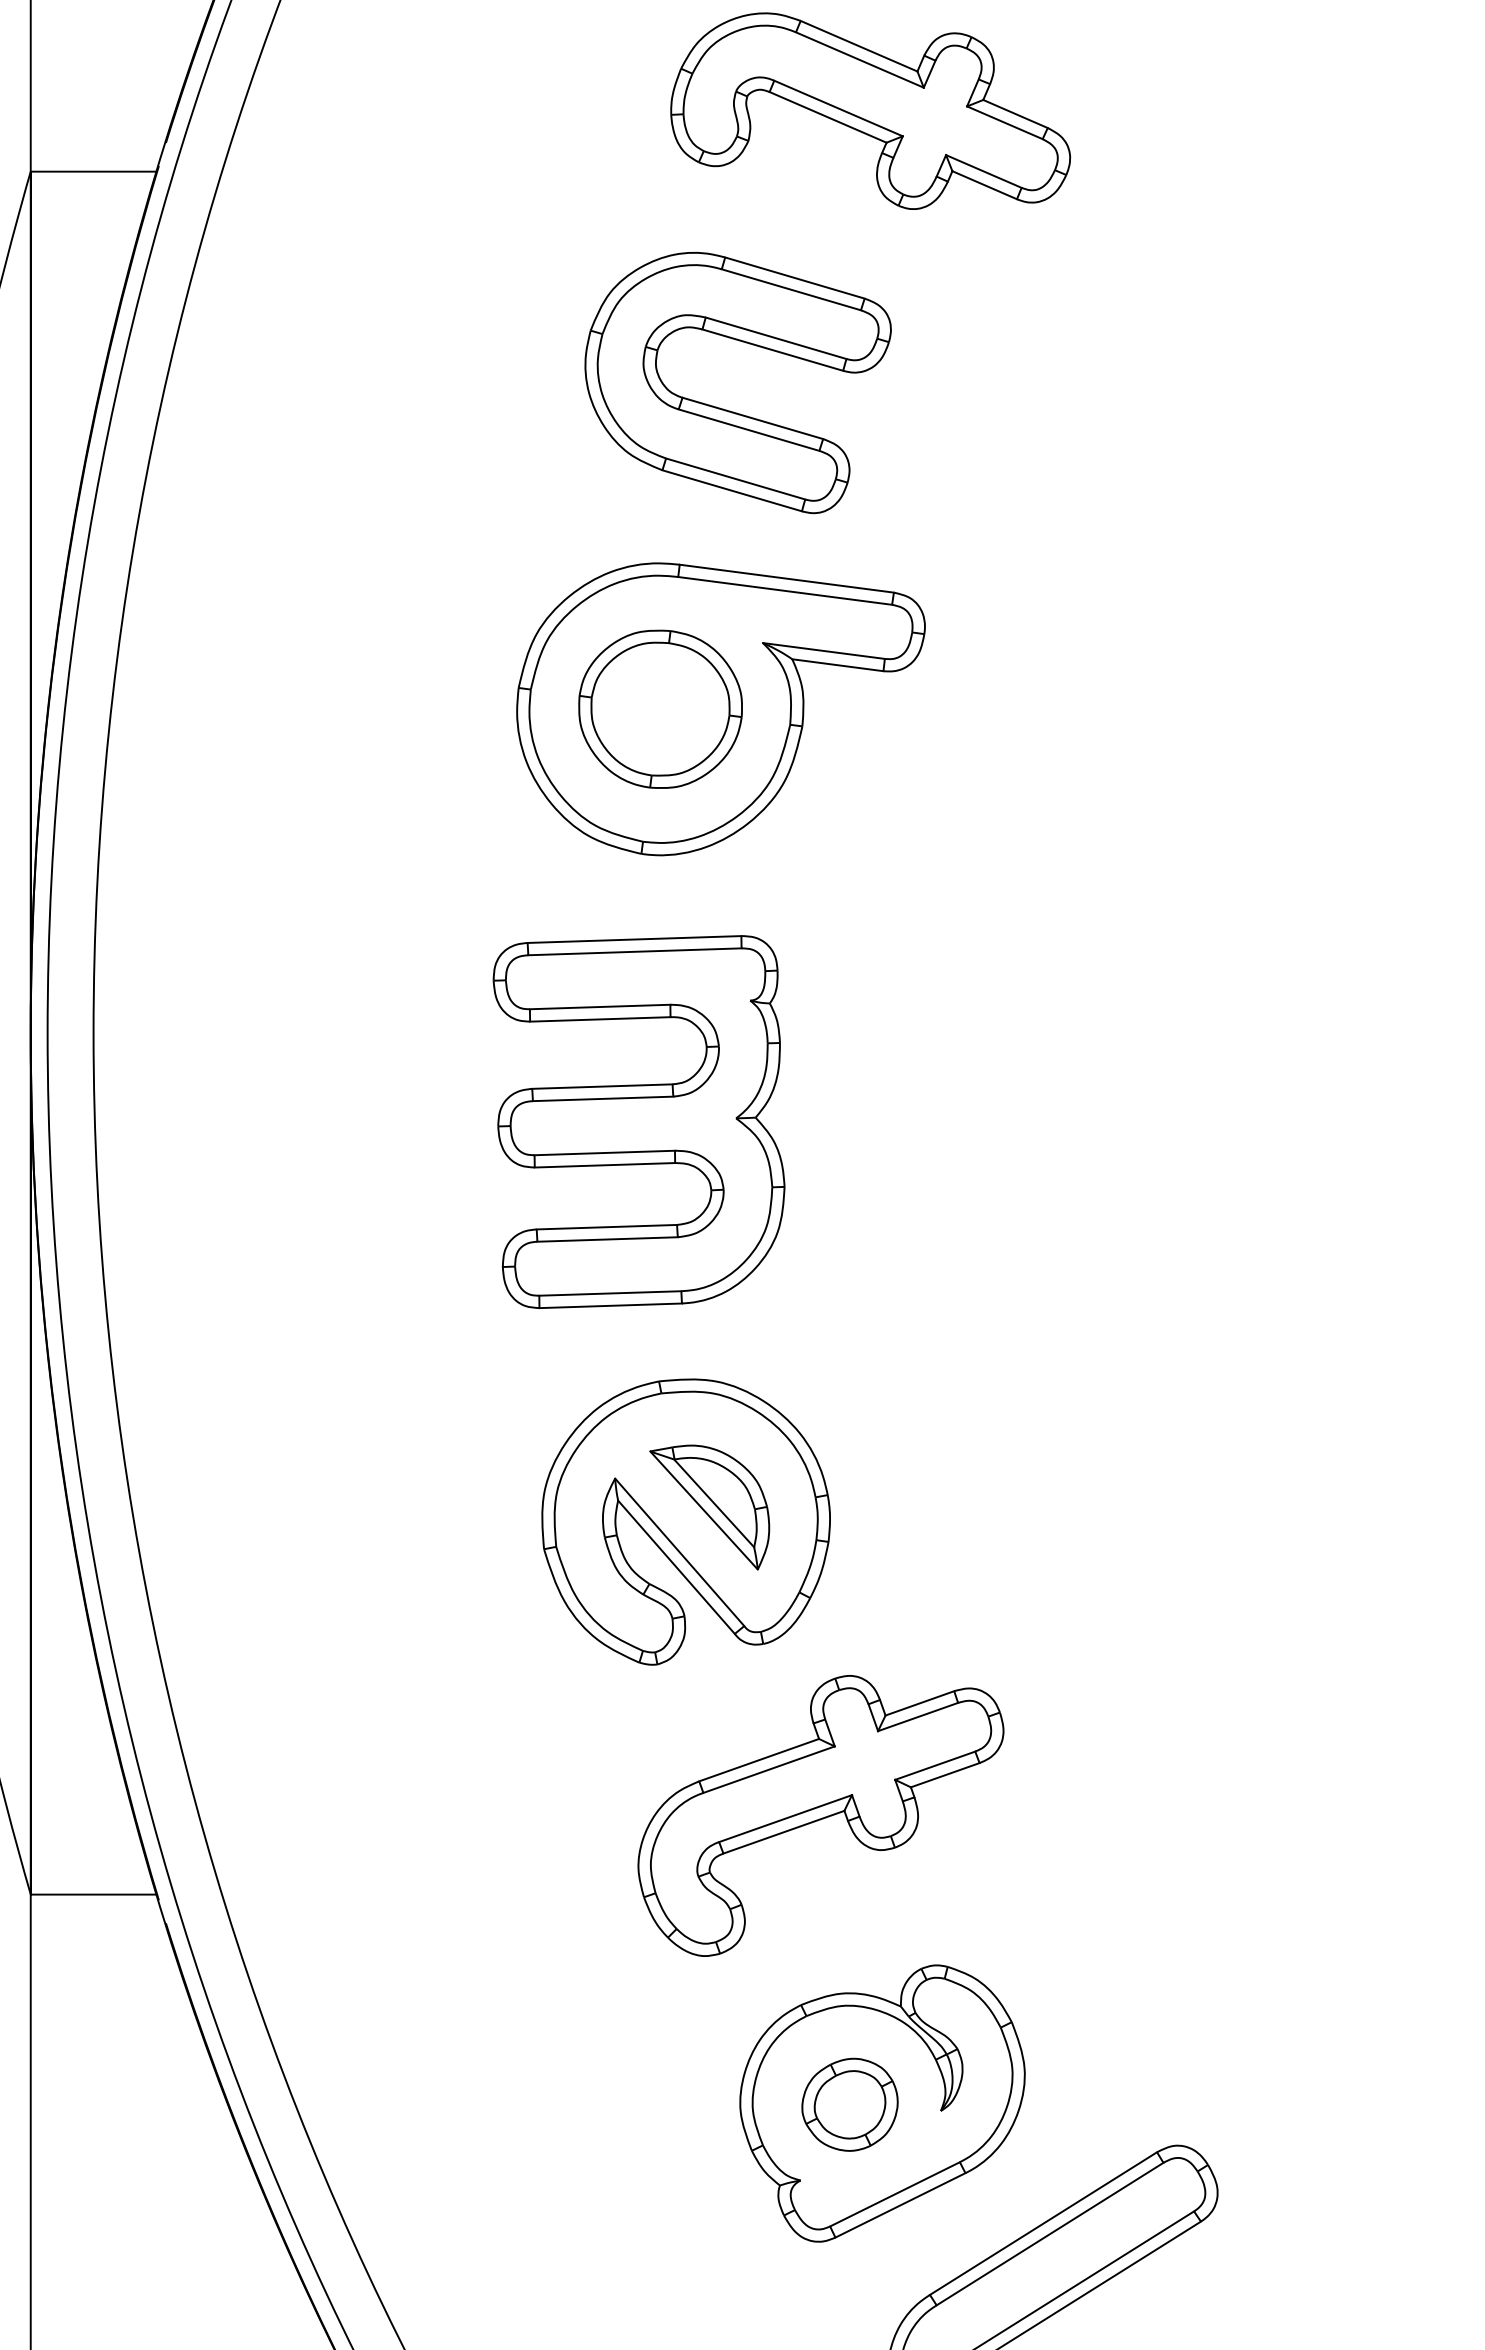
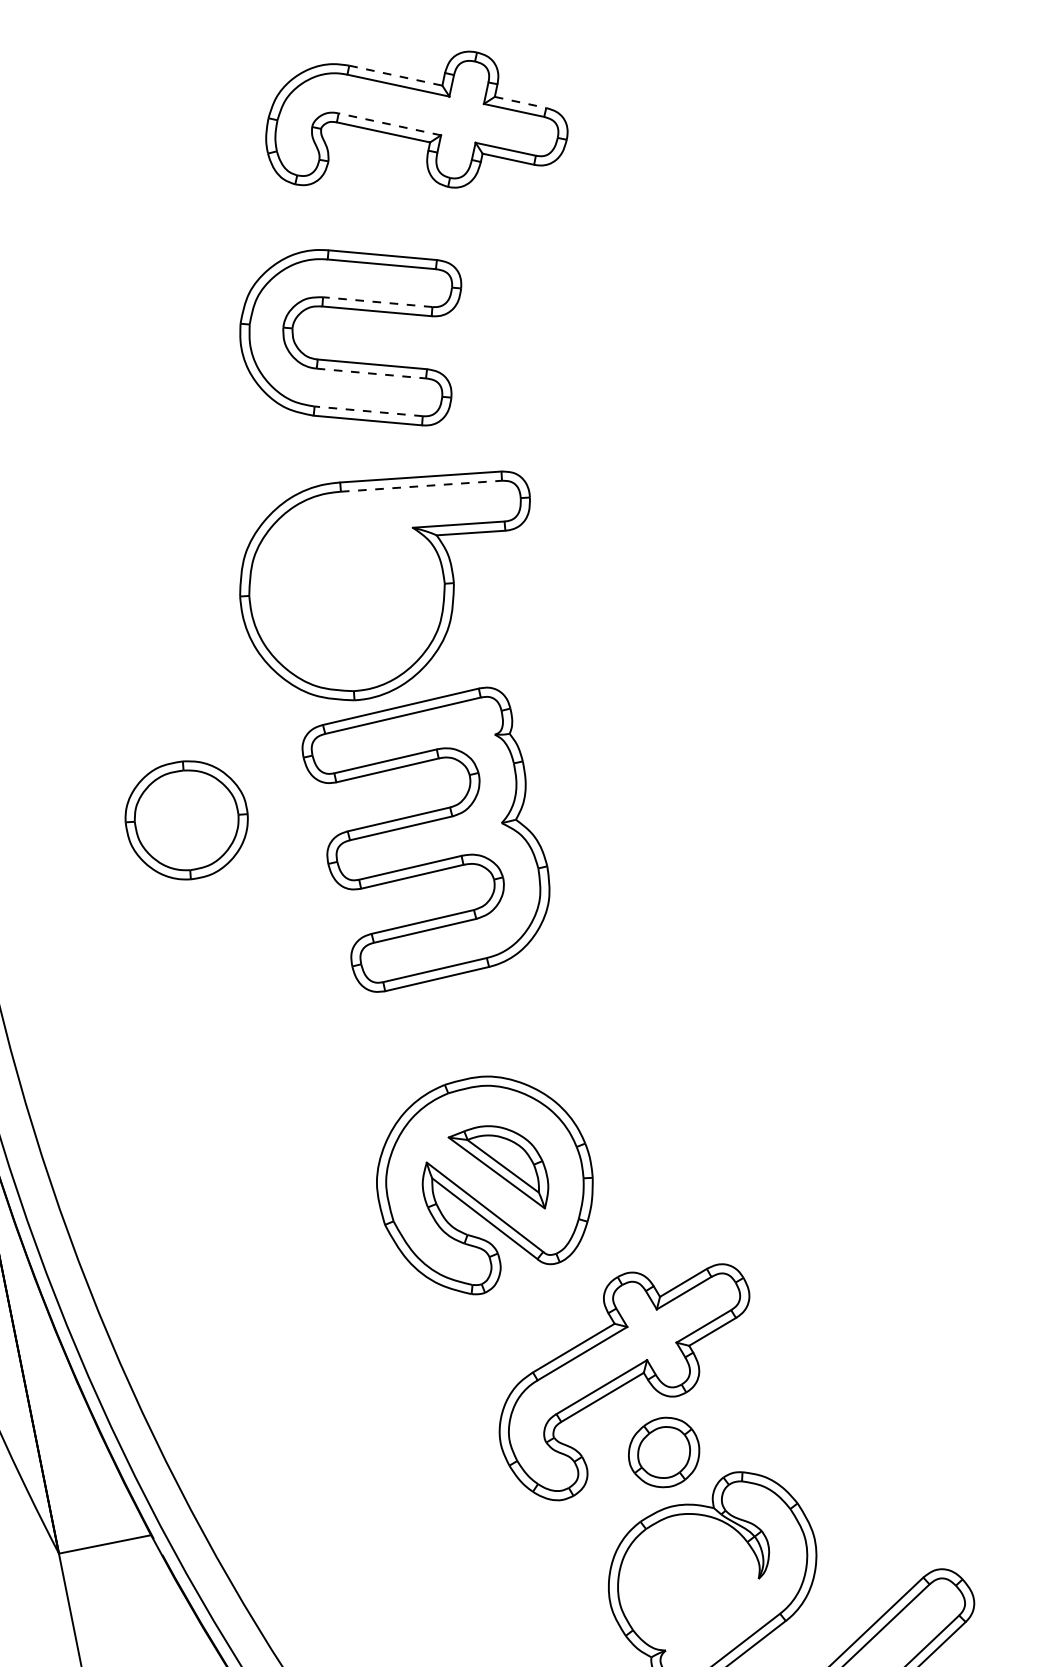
line: (859, 46) -> (396, 75), solid -> dashed
line: (838, 108) -> (389, 124), solid -> dashed
line: (1015, 114) -> (520, 102), solid -> dashed
line: (775, 338) -> (377, 302), solid -> dashed
line: (749, 430) -> (371, 373), solid -> dashed
line: (735, 478) -> (368, 411), solid -> dashed
line: (785, 590) -> (421, 485), solid -> dashed
part: (660, 708) -> (186, 819), moved
part: (638, 1121) -> (430, 839), moved
part: (849, 2104) -> (663, 1452), moved

